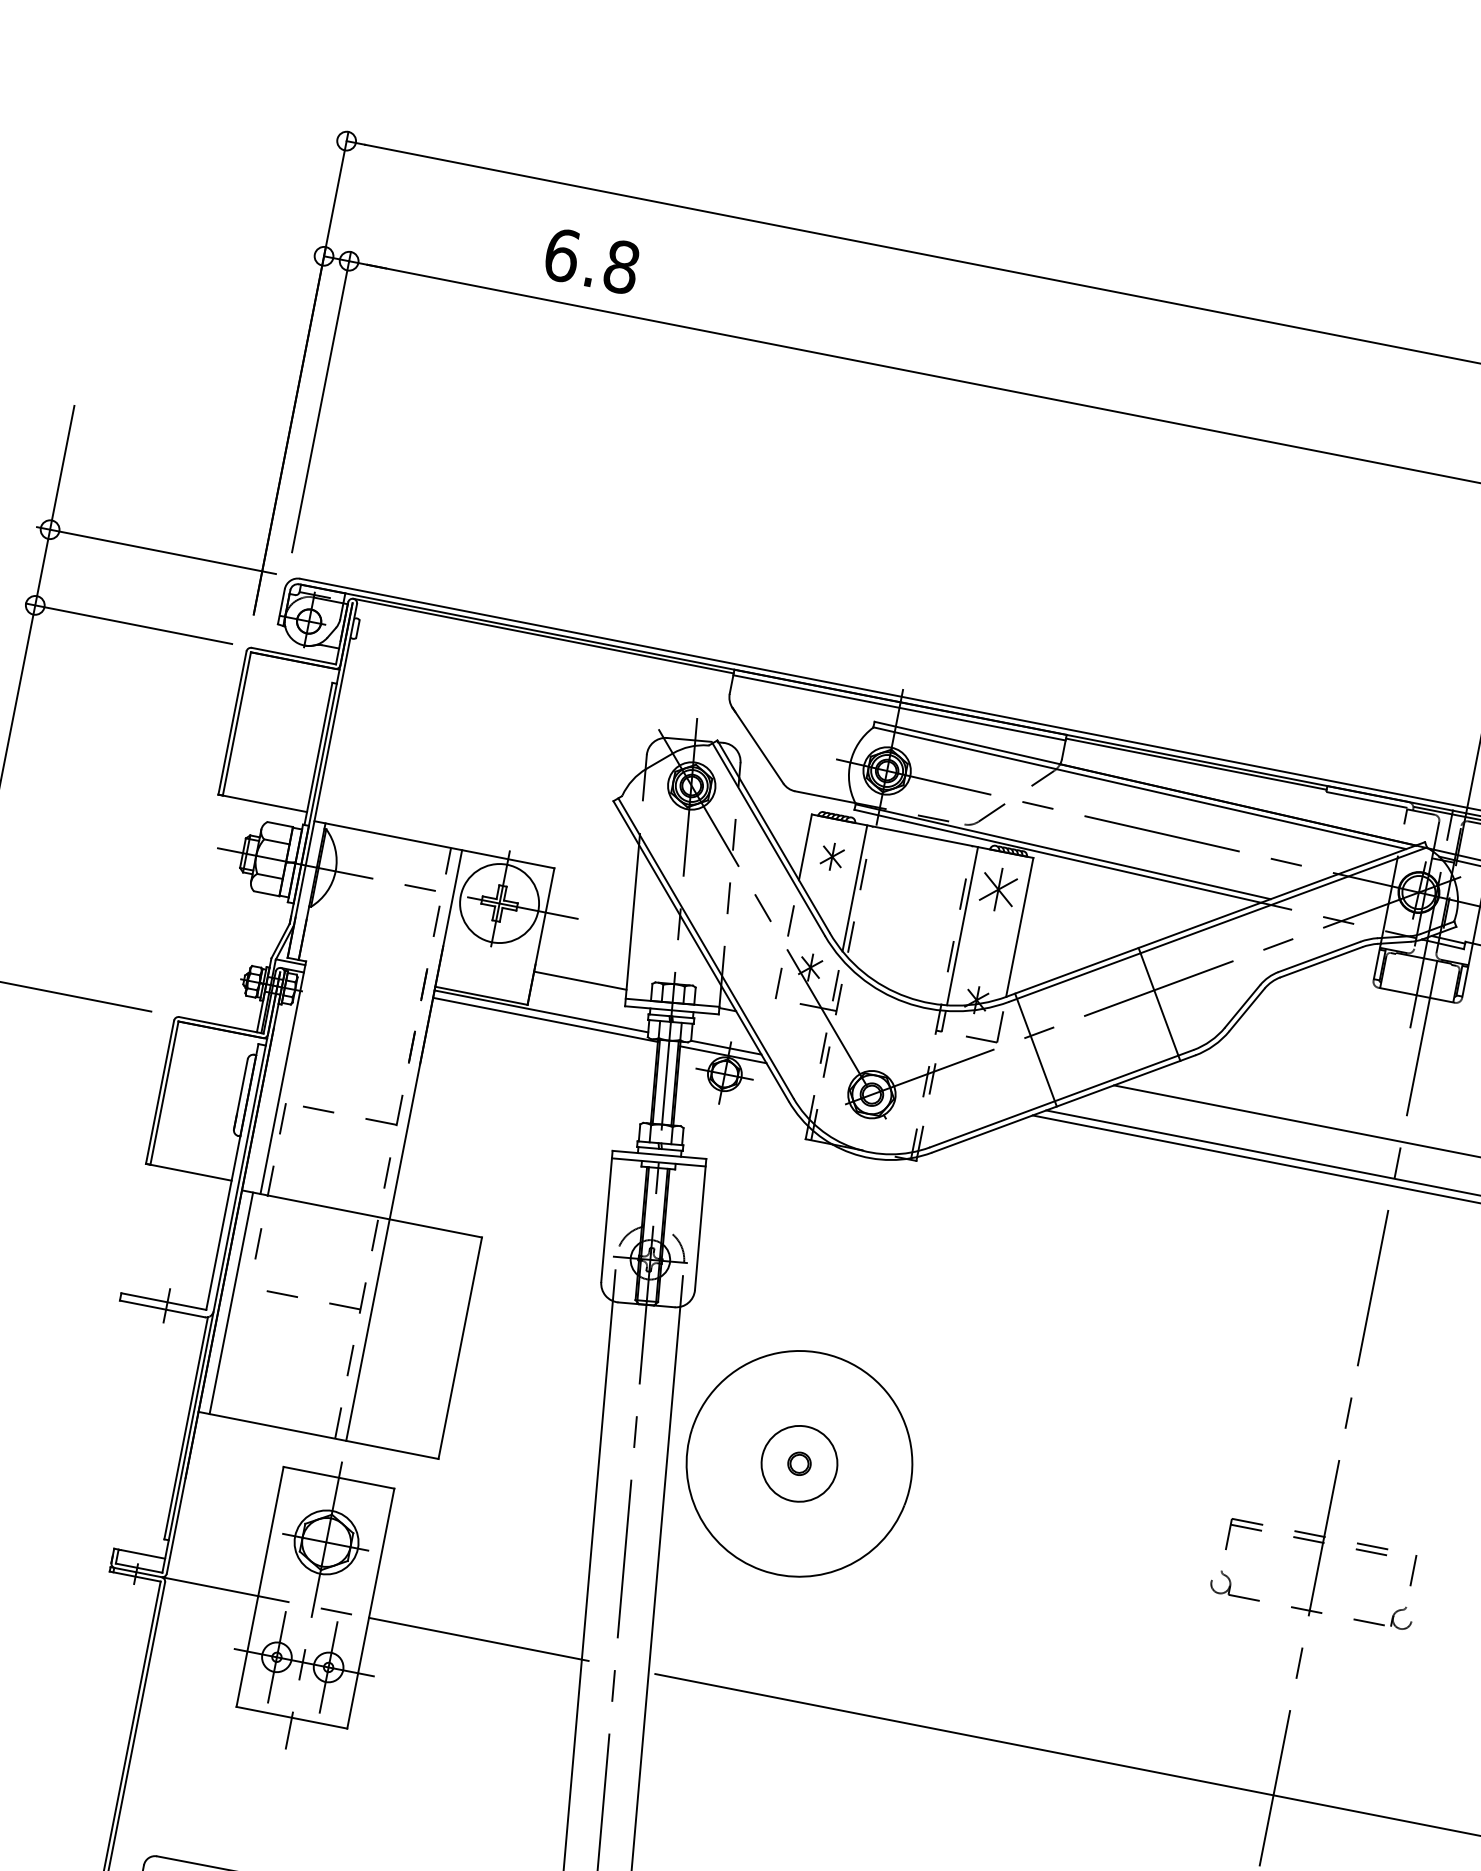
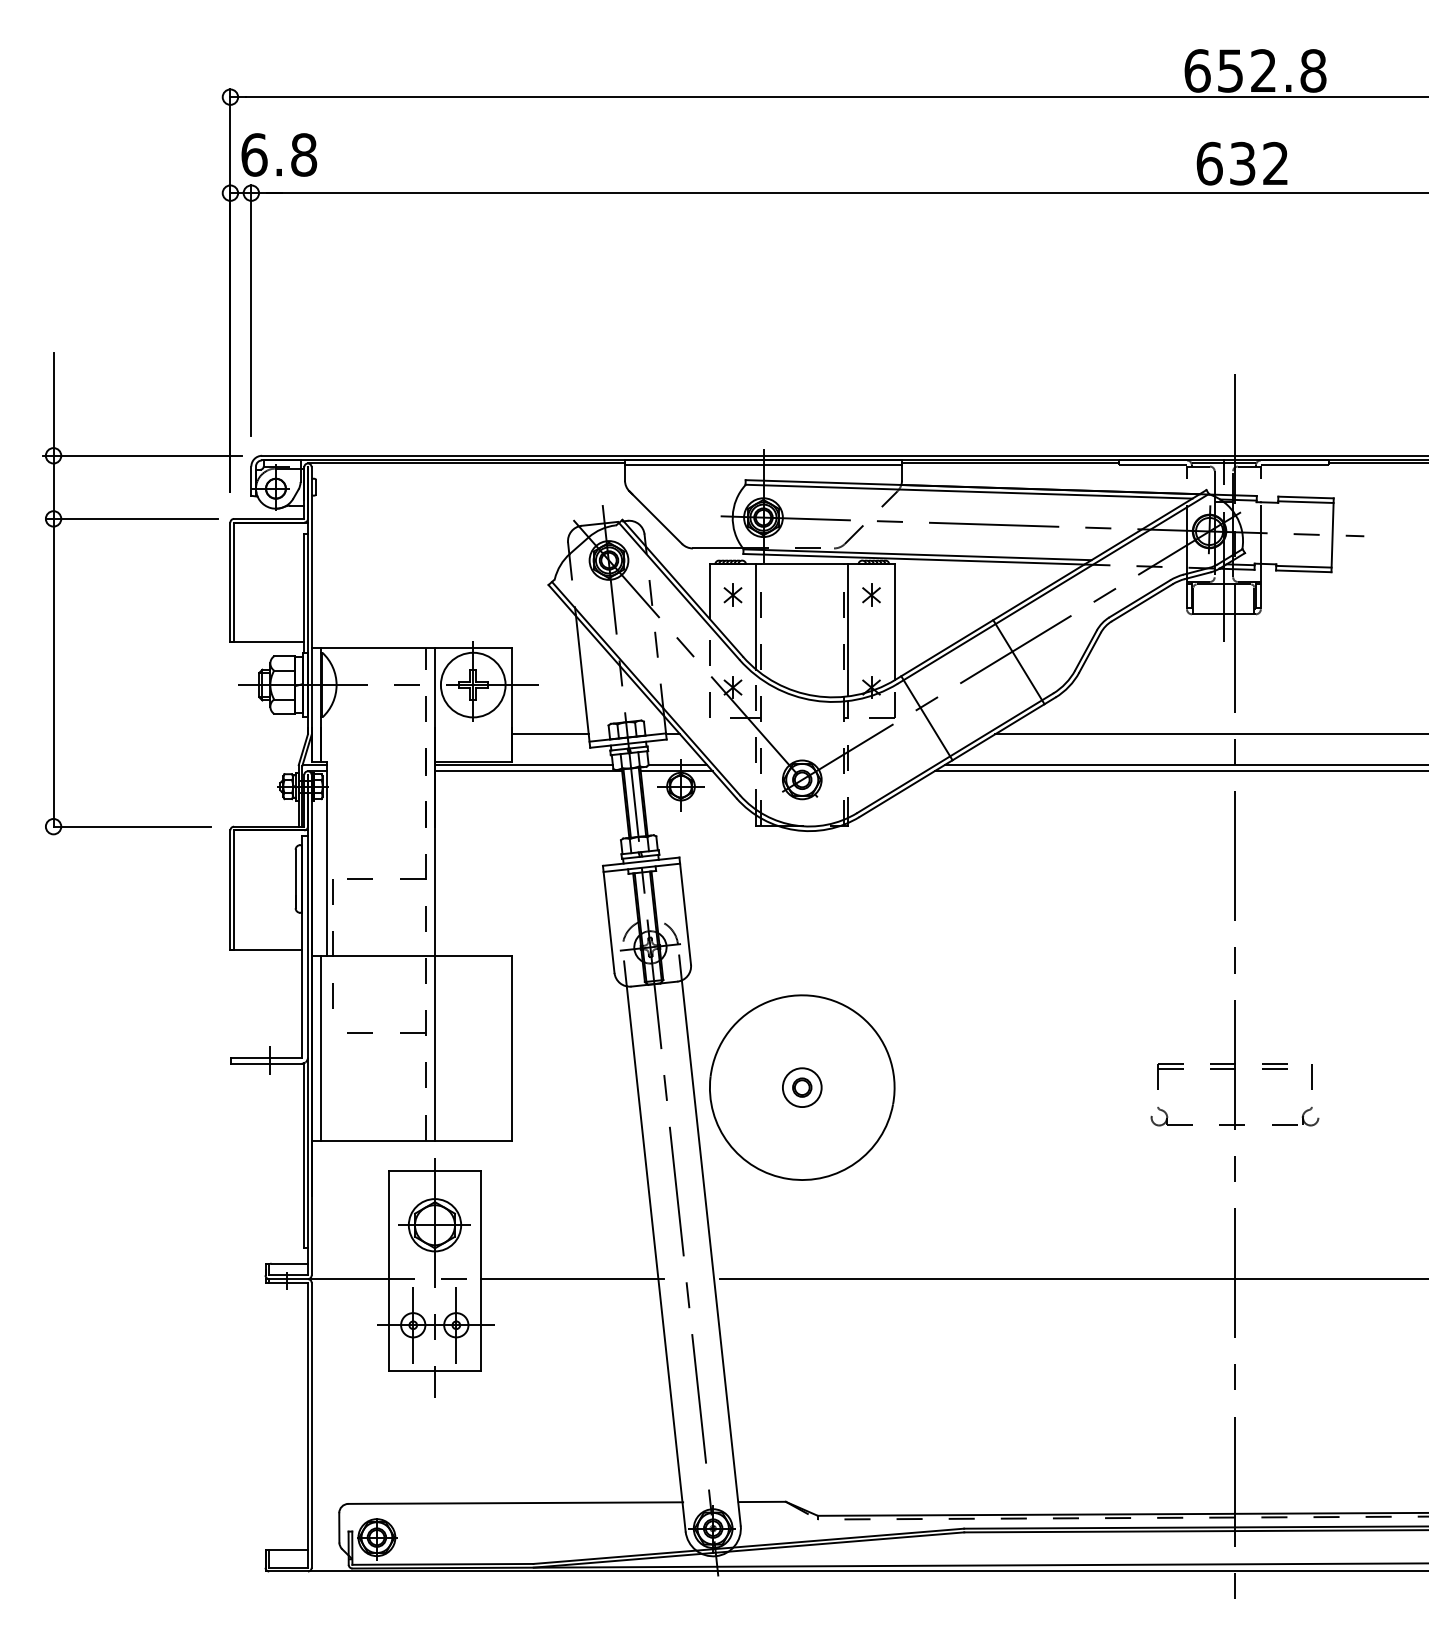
text: (592, 260) -> (279, 154), moved
part: (998, 888) -> (871, 594), size x0.62
circle: (798, 1463) -> (801, 1087), size x0.62

